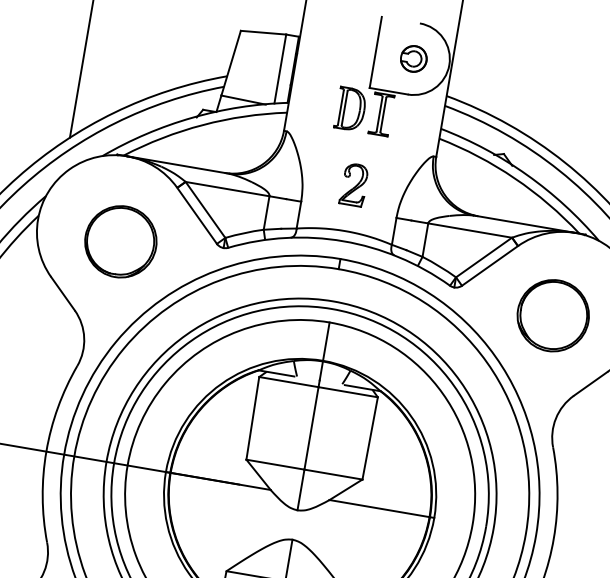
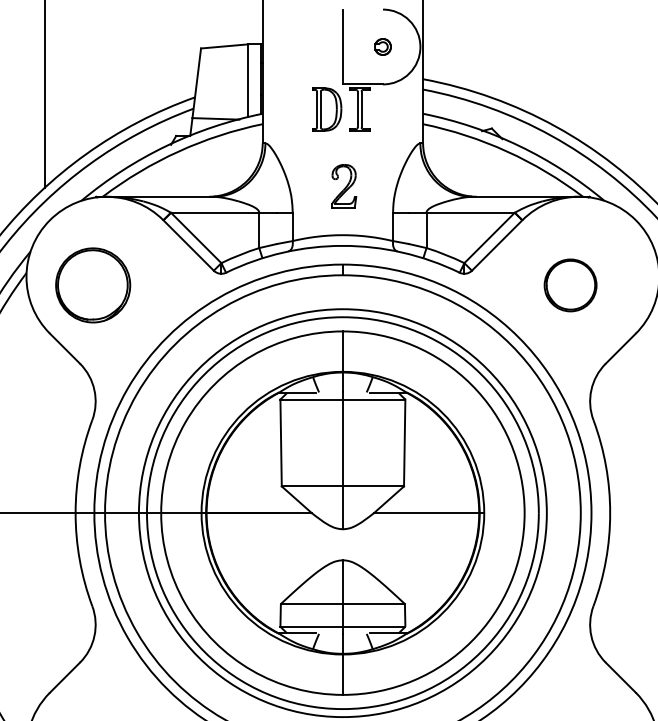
part: (413, 58) -> (382, 46), size x0.6
part: (121, 241) -> (93, 285), moved
part: (553, 315) -> (570, 285), size x0.7

